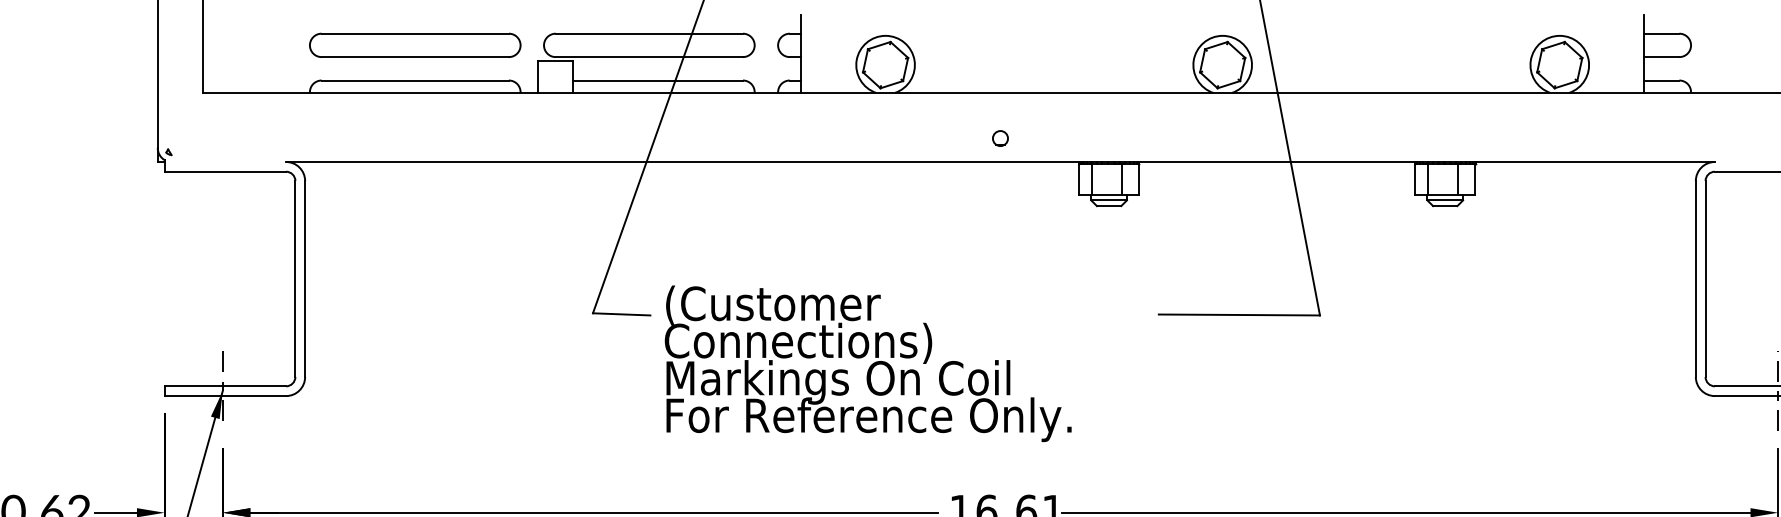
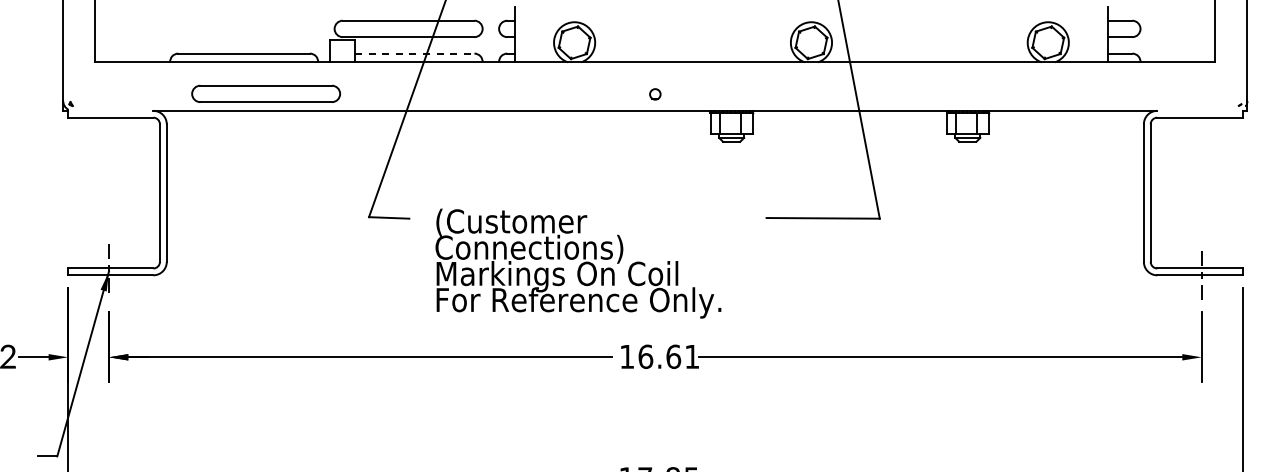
part: (414, 44) -> (265, 93), moved
line: (657, 80) -> (414, 53), solid -> dashed
text: (868, 363) -> (578, 263), moved

